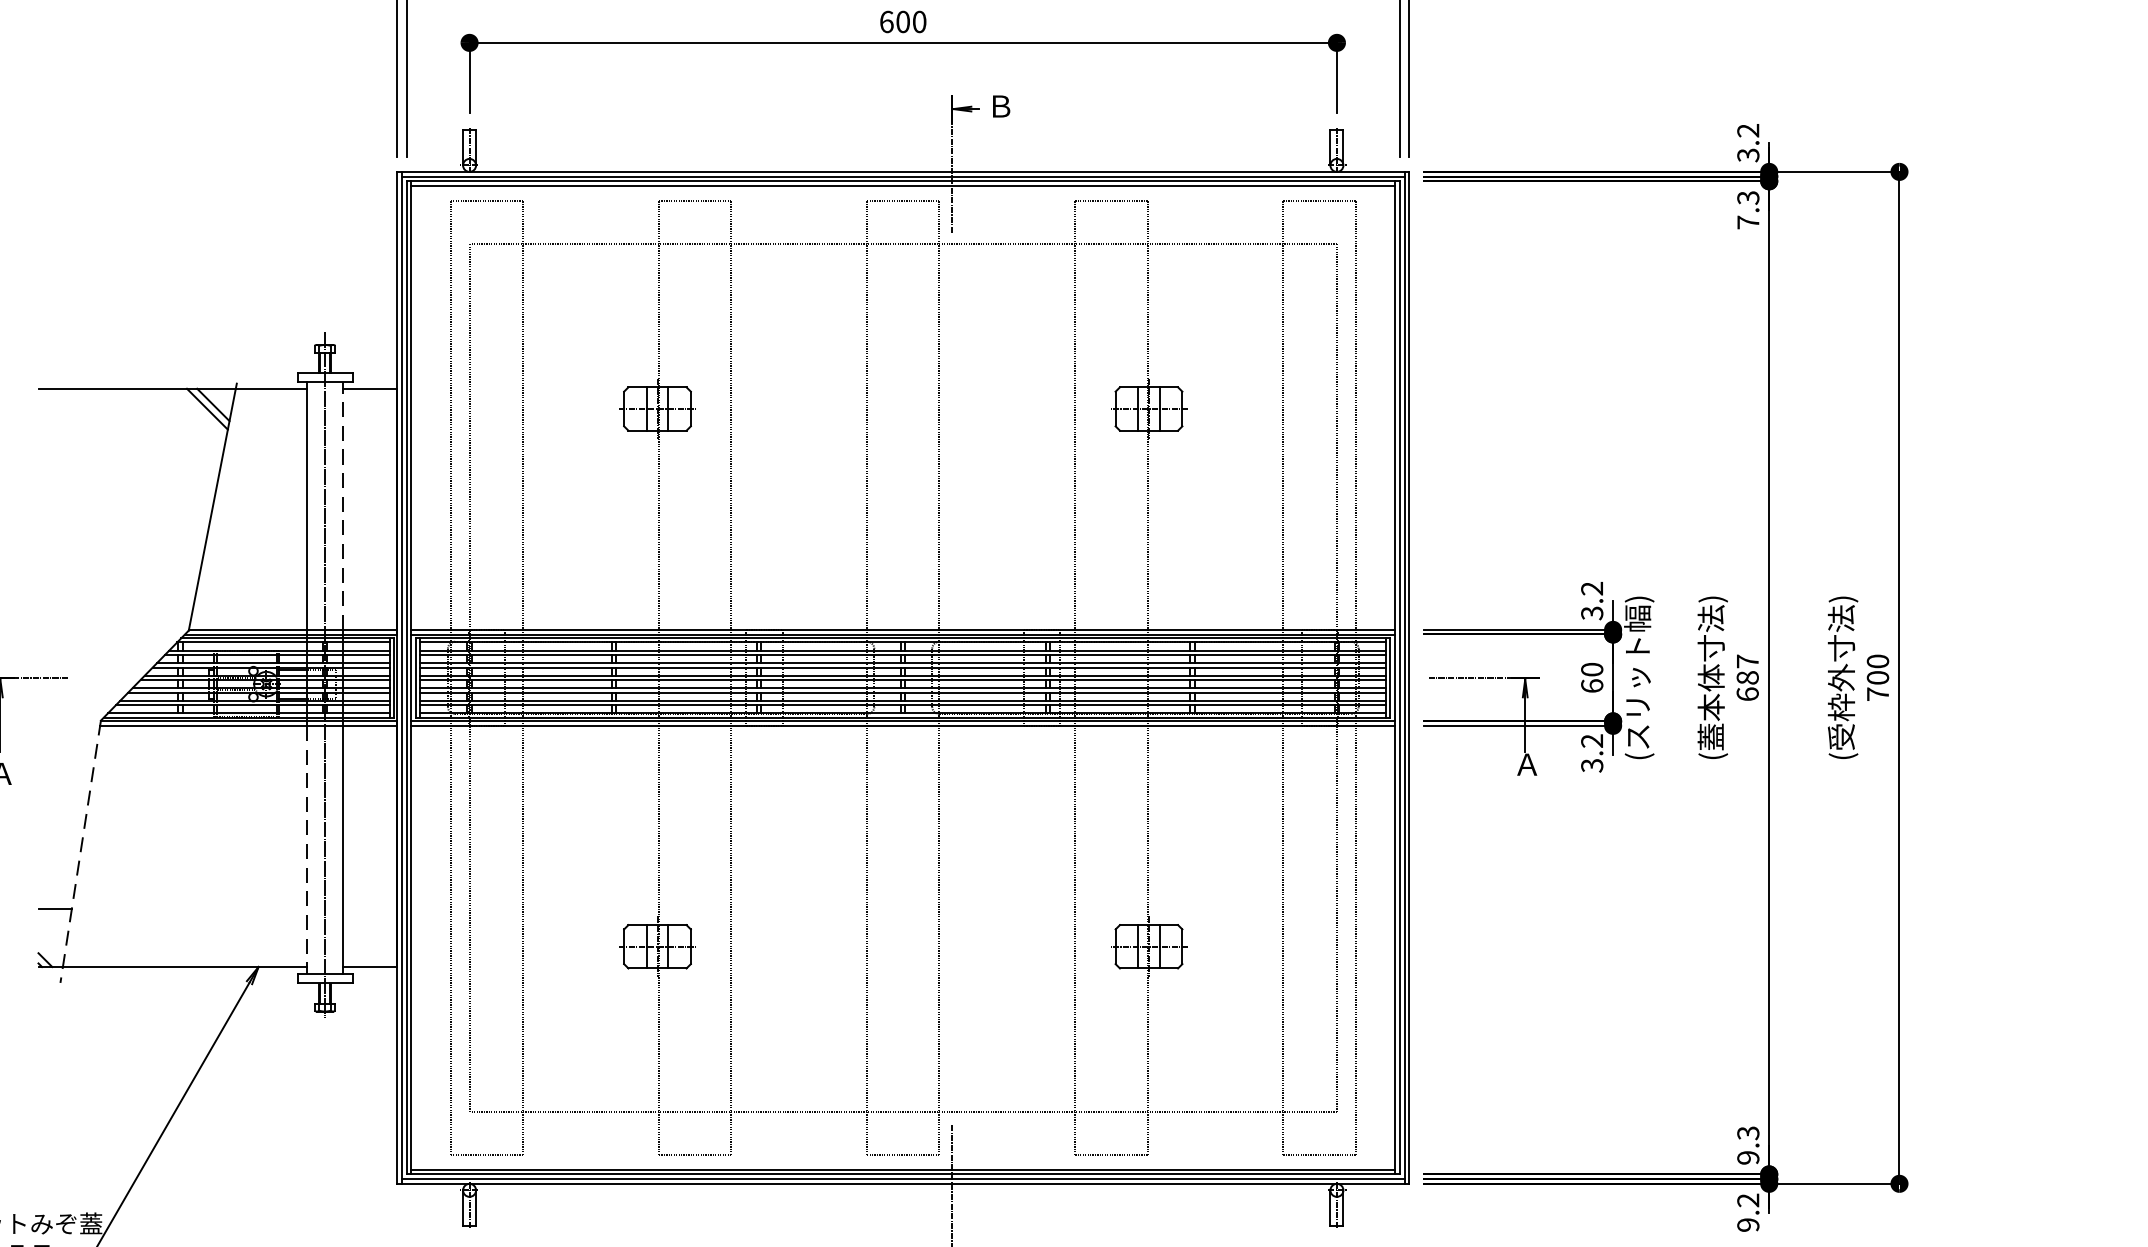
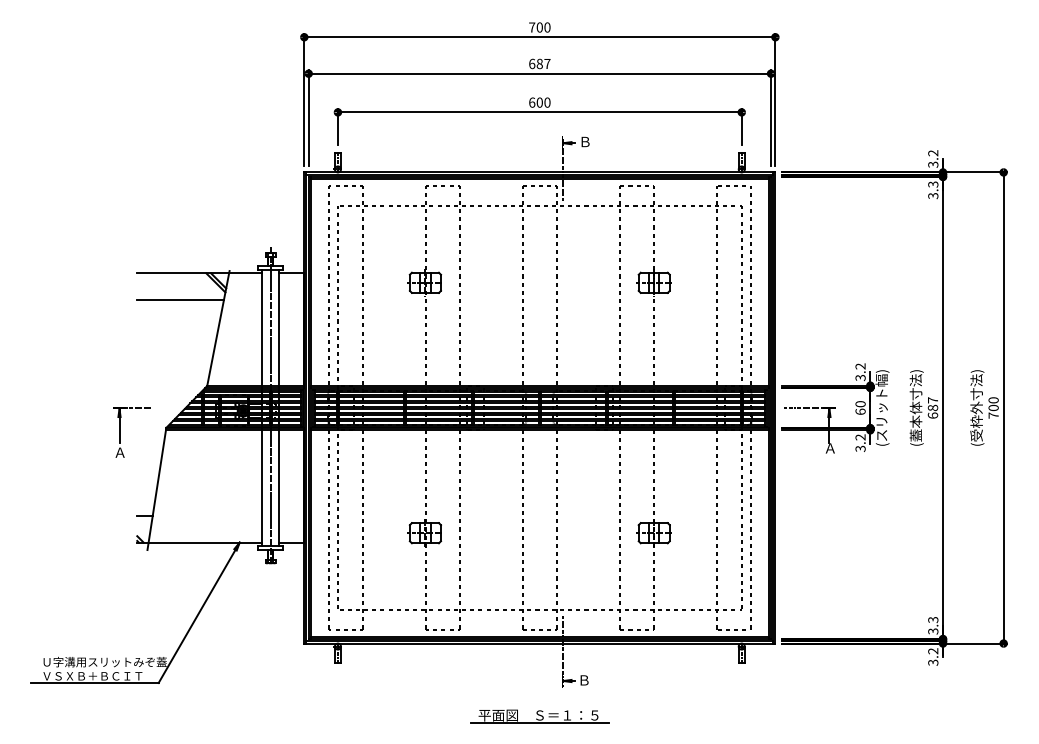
text: (1748, 221) -> (933, 195), 7.3 -> 3.3
line: (131, 446) -> (180, 300), added
line: (344, 504) -> (279, 327), dashed -> solid
line: (79, 850) -> (156, 488), dashed -> solid
line: (307, 850) -> (262, 488), dashed -> solid
text: (1748, 1157) -> (933, 631), 9.3 -> 3.3
text: (1748, 1224) -> (933, 662), 9.2 -> 3.2

